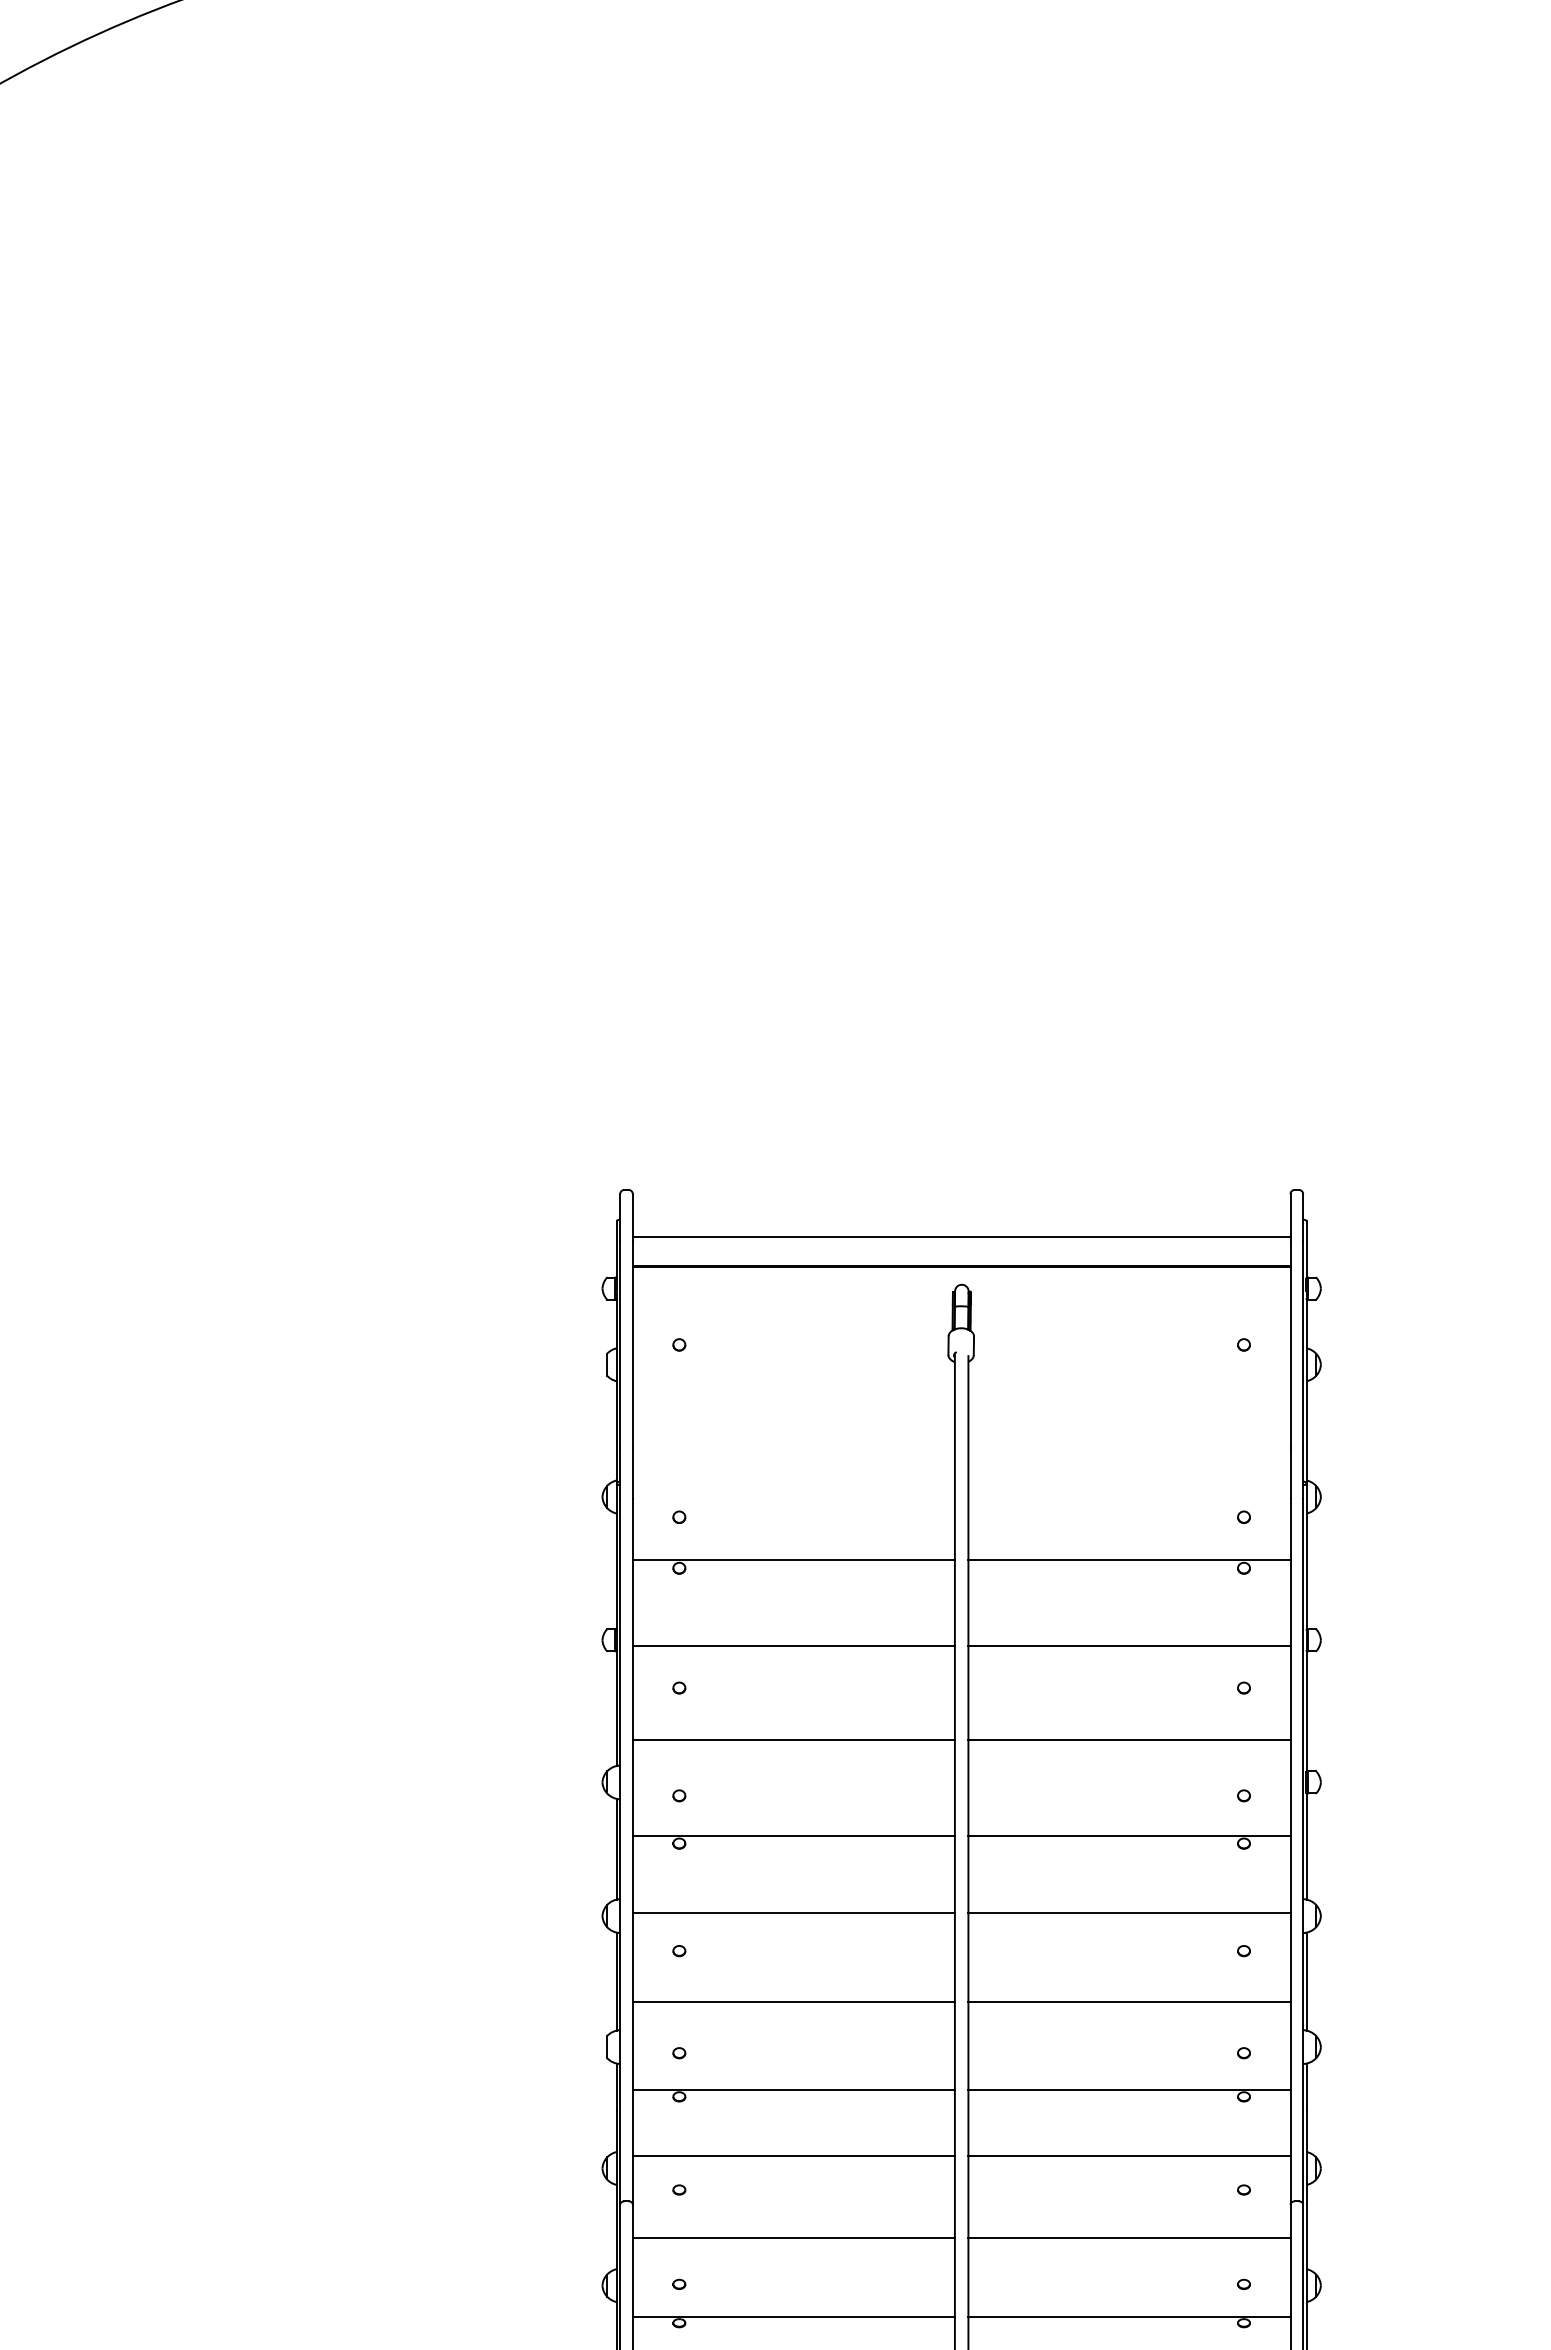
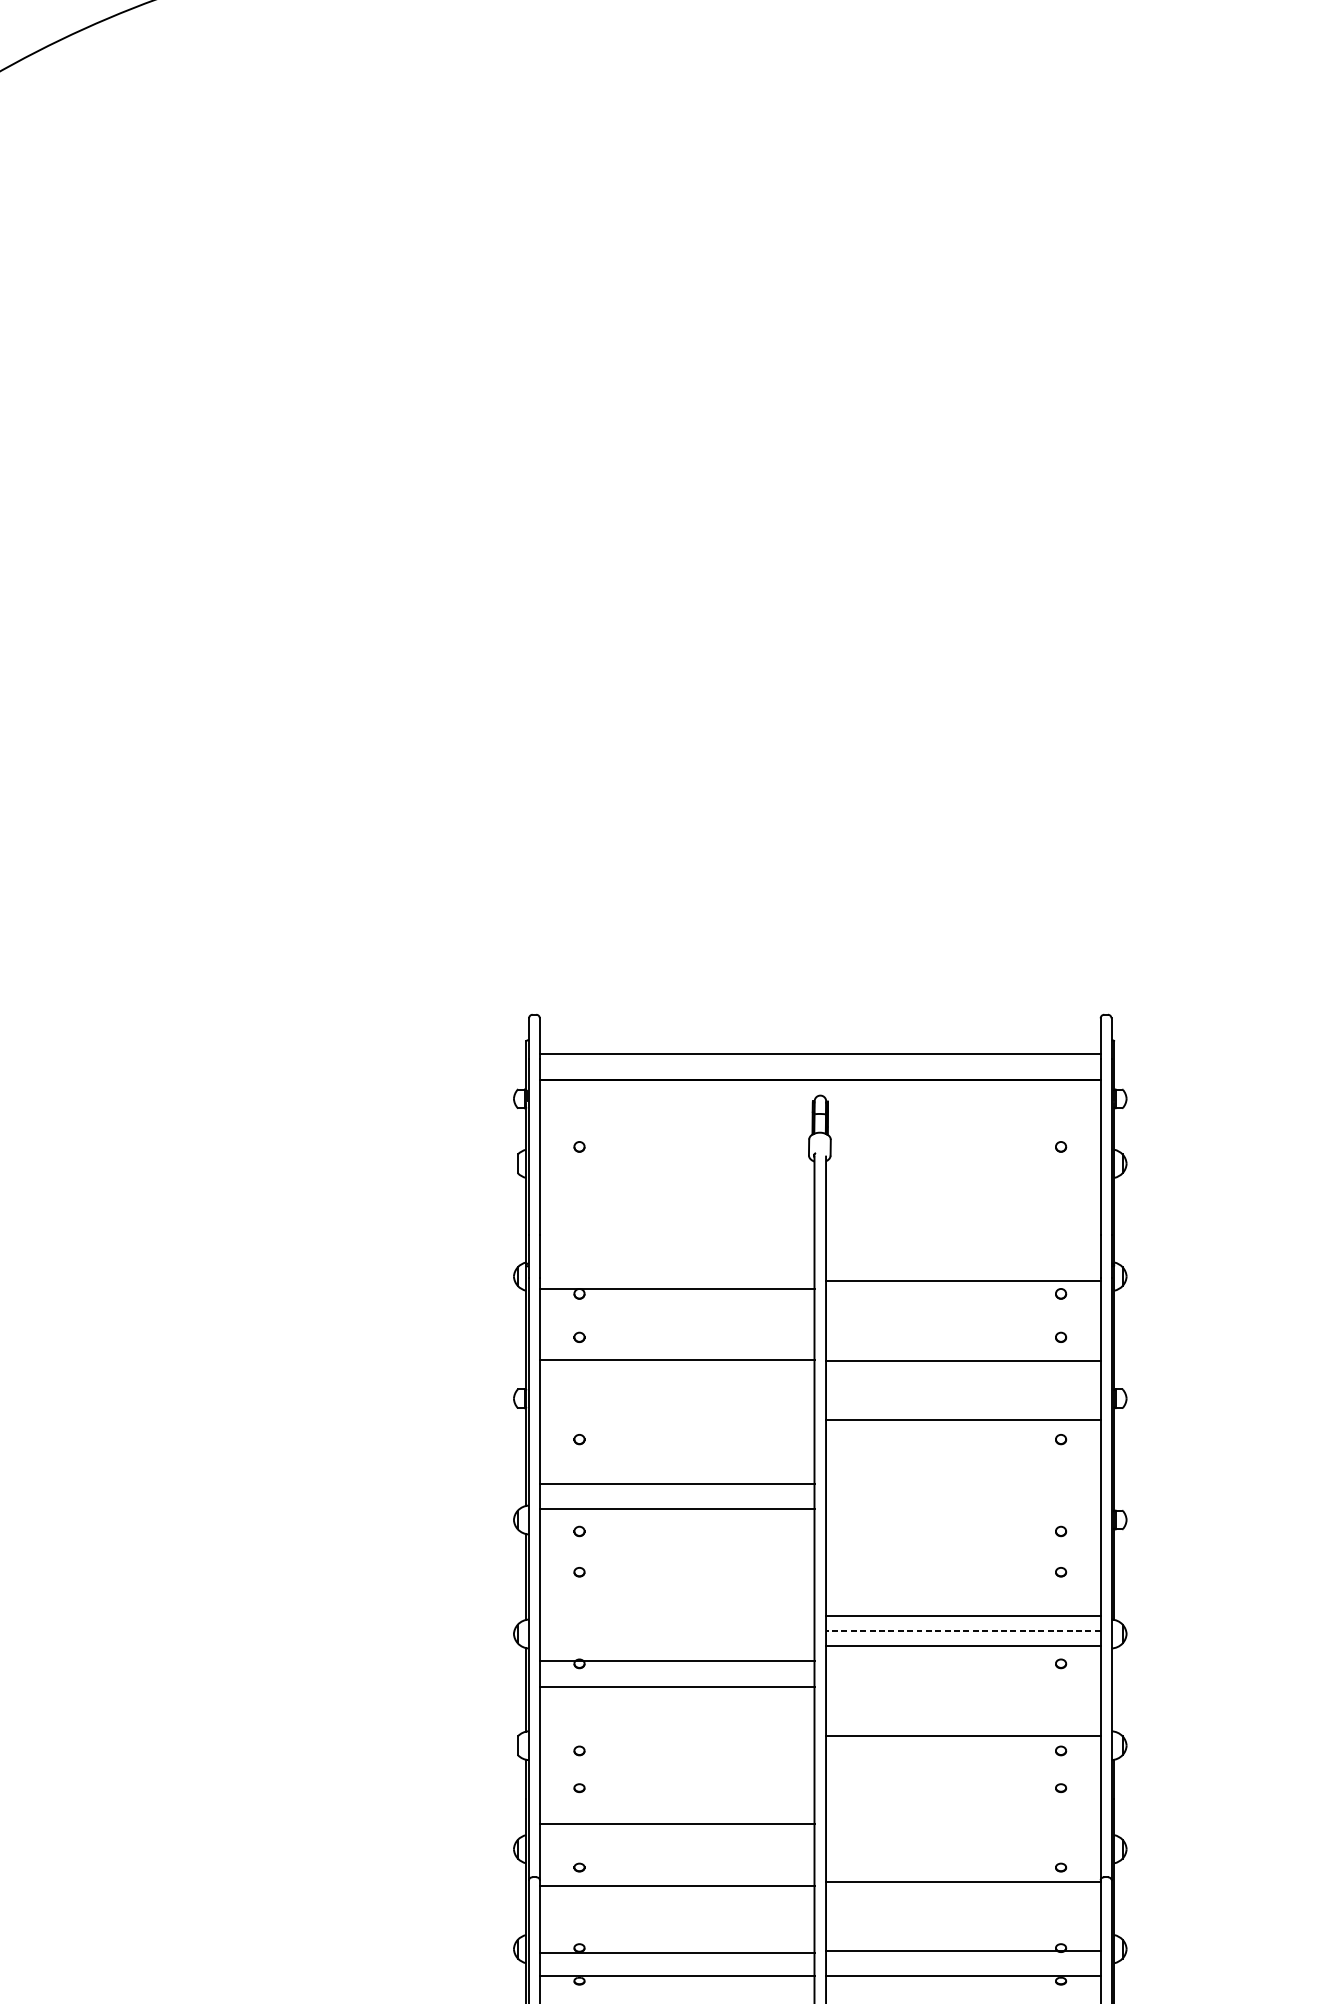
line: (793, 1559) -> (676, 1288), moved
line: (1129, 1559) -> (963, 1281), moved
line: (793, 1645) -> (676, 1359), moved
line: (1129, 1645) -> (963, 1360), moved
line: (1129, 1740) -> (963, 1420), moved
line: (793, 1835) -> (676, 1508), moved
line: (1129, 1835) -> (963, 1615), moved
line: (793, 1912) -> (676, 1686), moved
line: (1128, 1912) -> (962, 1630), solid -> dashed
line: (1306, 1981) -> (1114, 1689), removed
line: (793, 2001) -> (676, 1660), moved
line: (1129, 2001) -> (963, 1645), moved
line: (793, 2090) -> (676, 1824), moved
line: (1129, 2090) -> (963, 1736), moved
line: (793, 2156) -> (676, 1885), moved
line: (1129, 2156) -> (963, 1881), moved
line: (793, 2237) -> (676, 1952), moved
line: (1129, 2237) -> (963, 1950), moved

